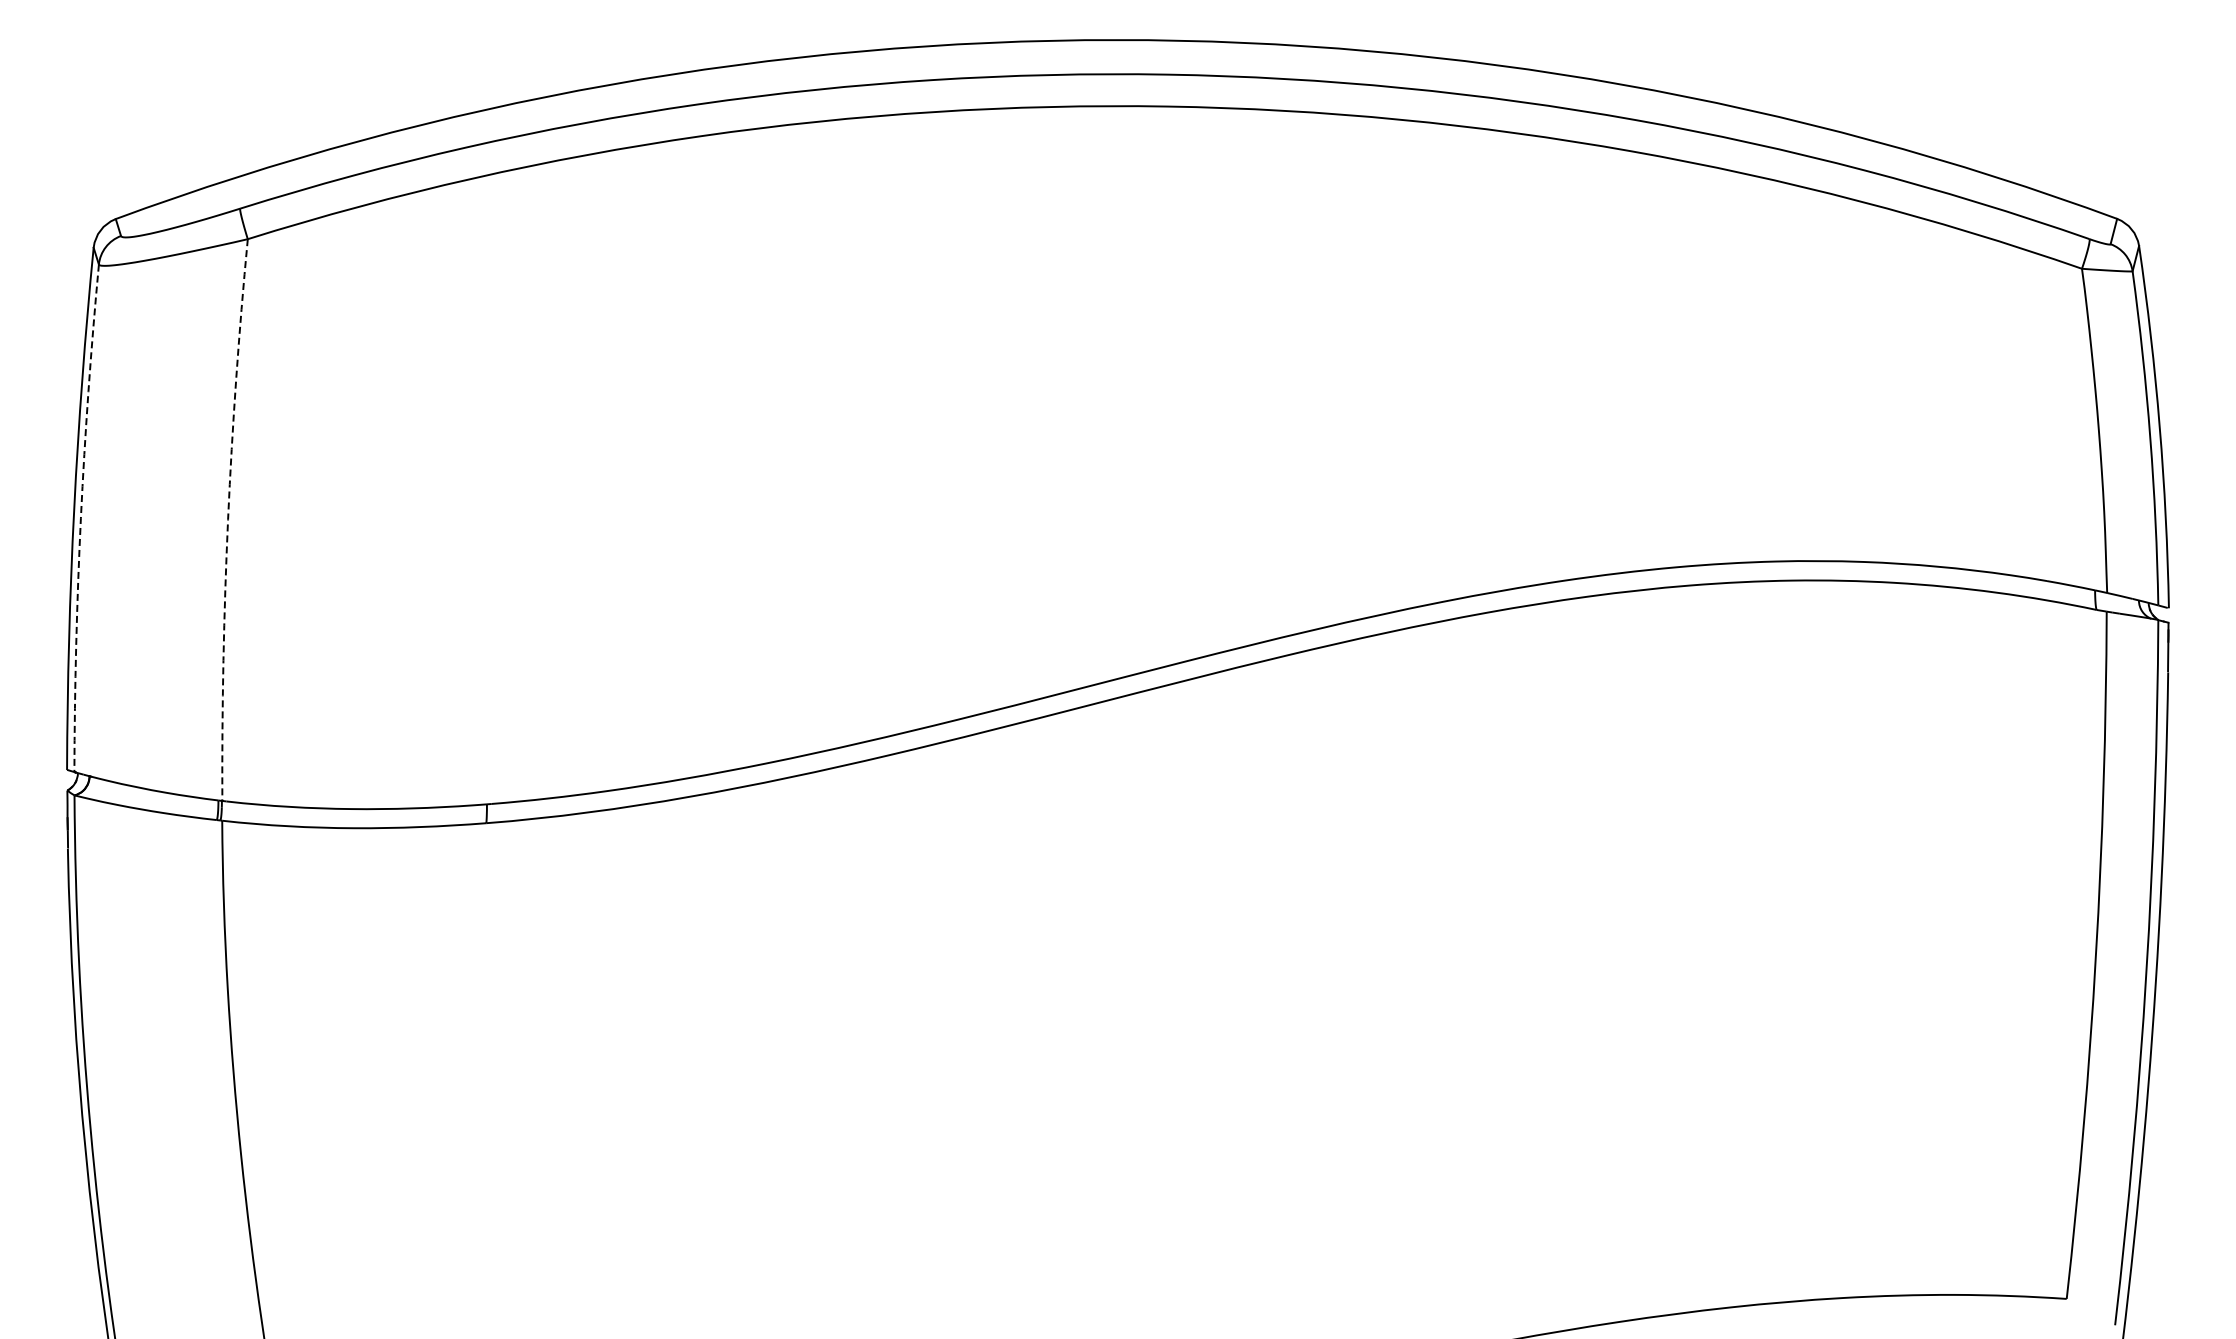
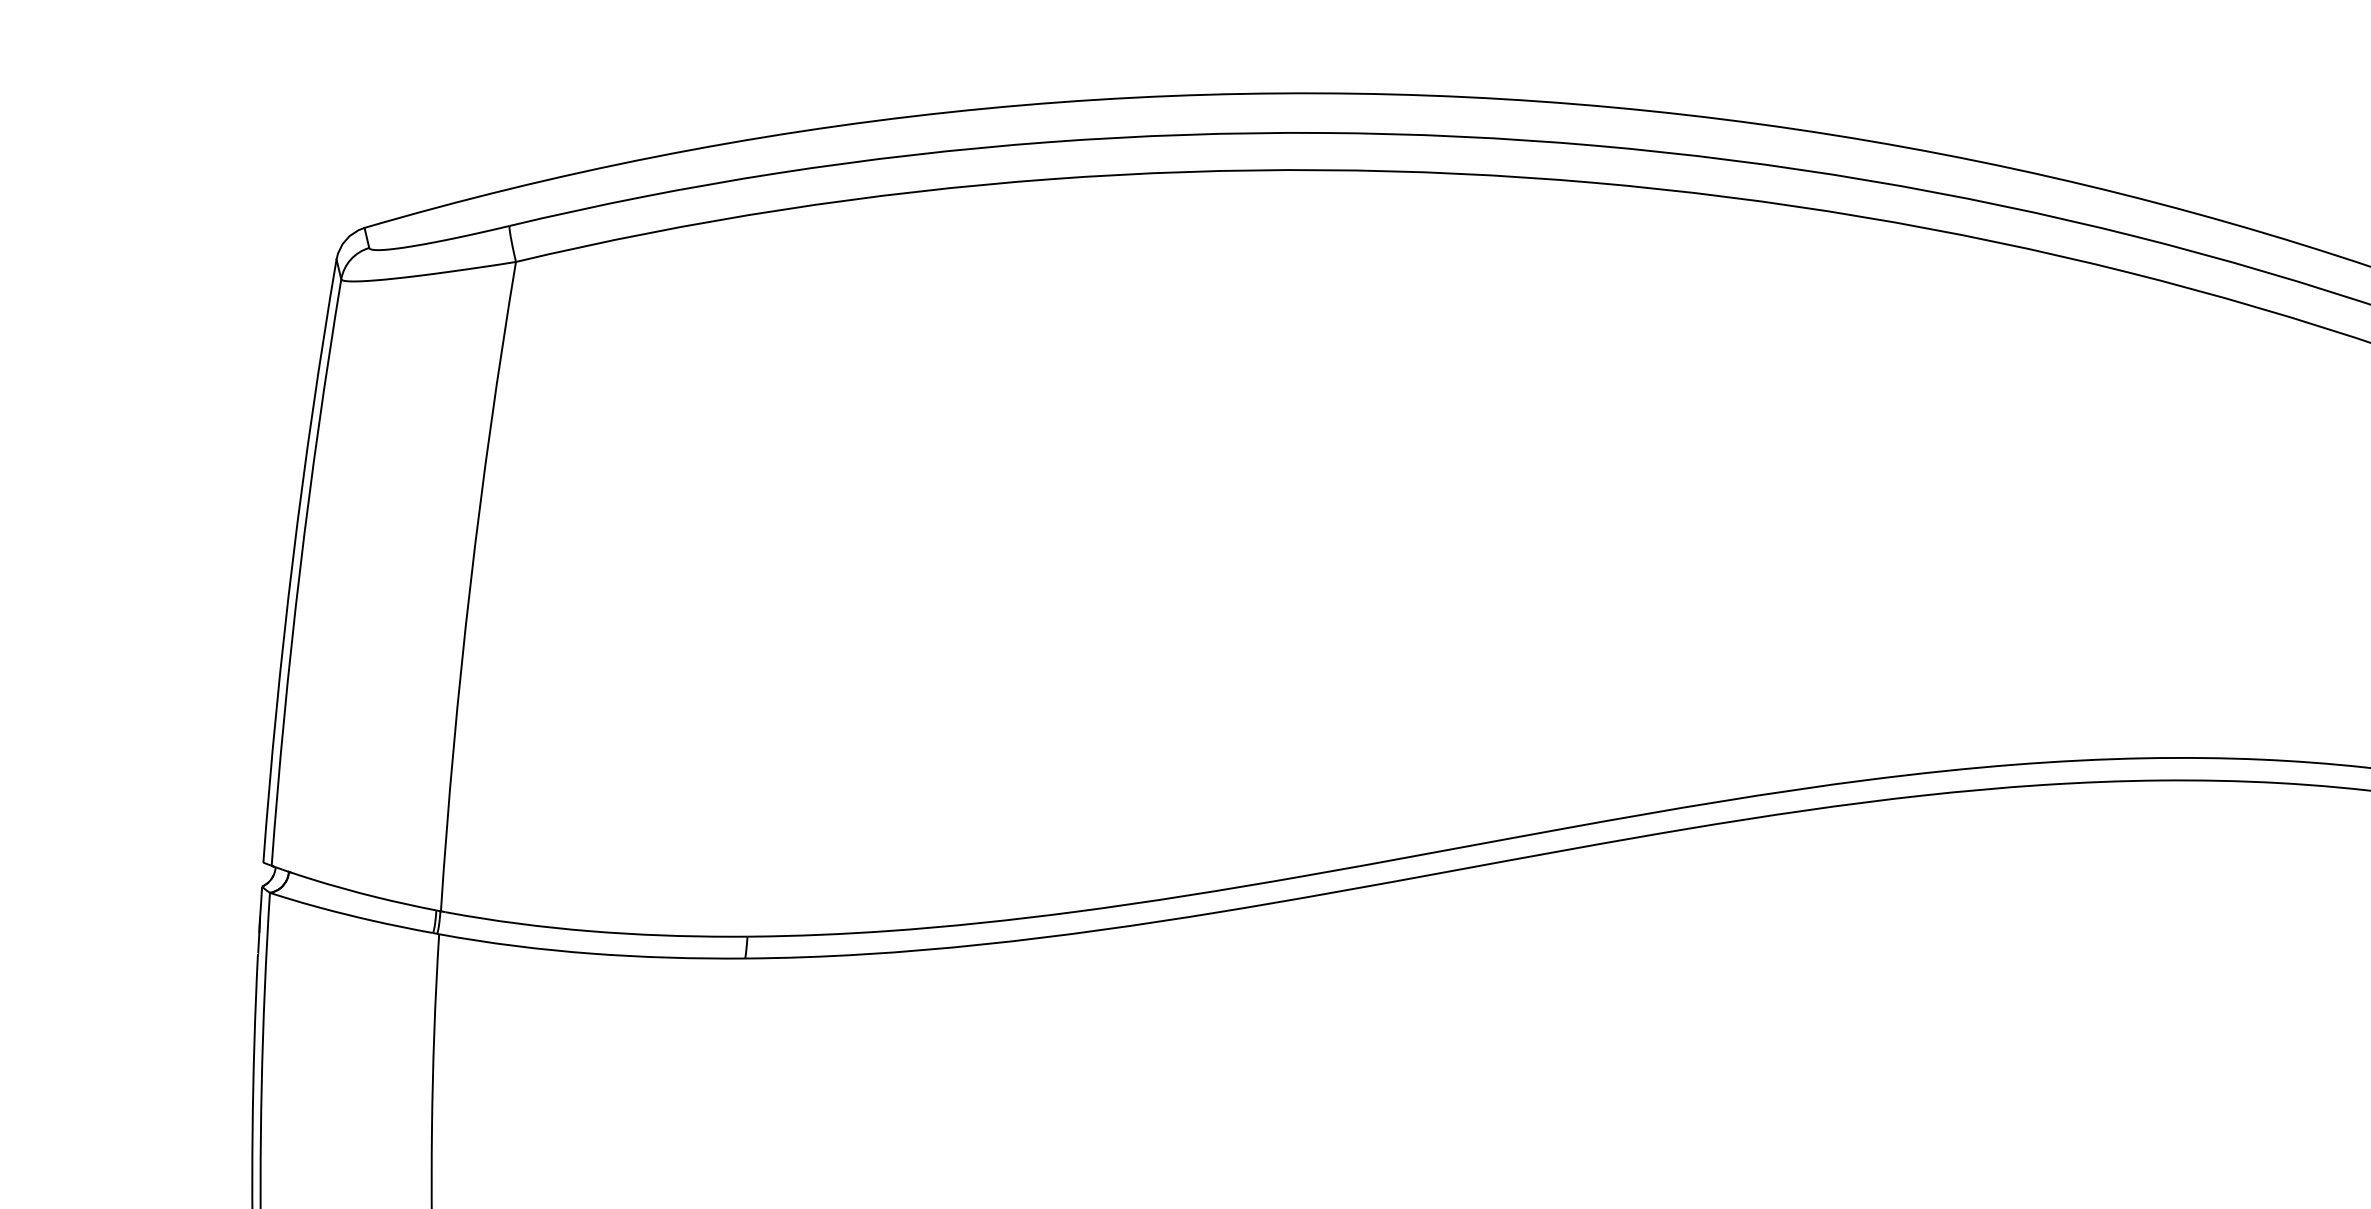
arc: (80, 518) -> (299, 572), dashed -> solid
arc: (228, 519) -> (470, 585), dashed -> solid

